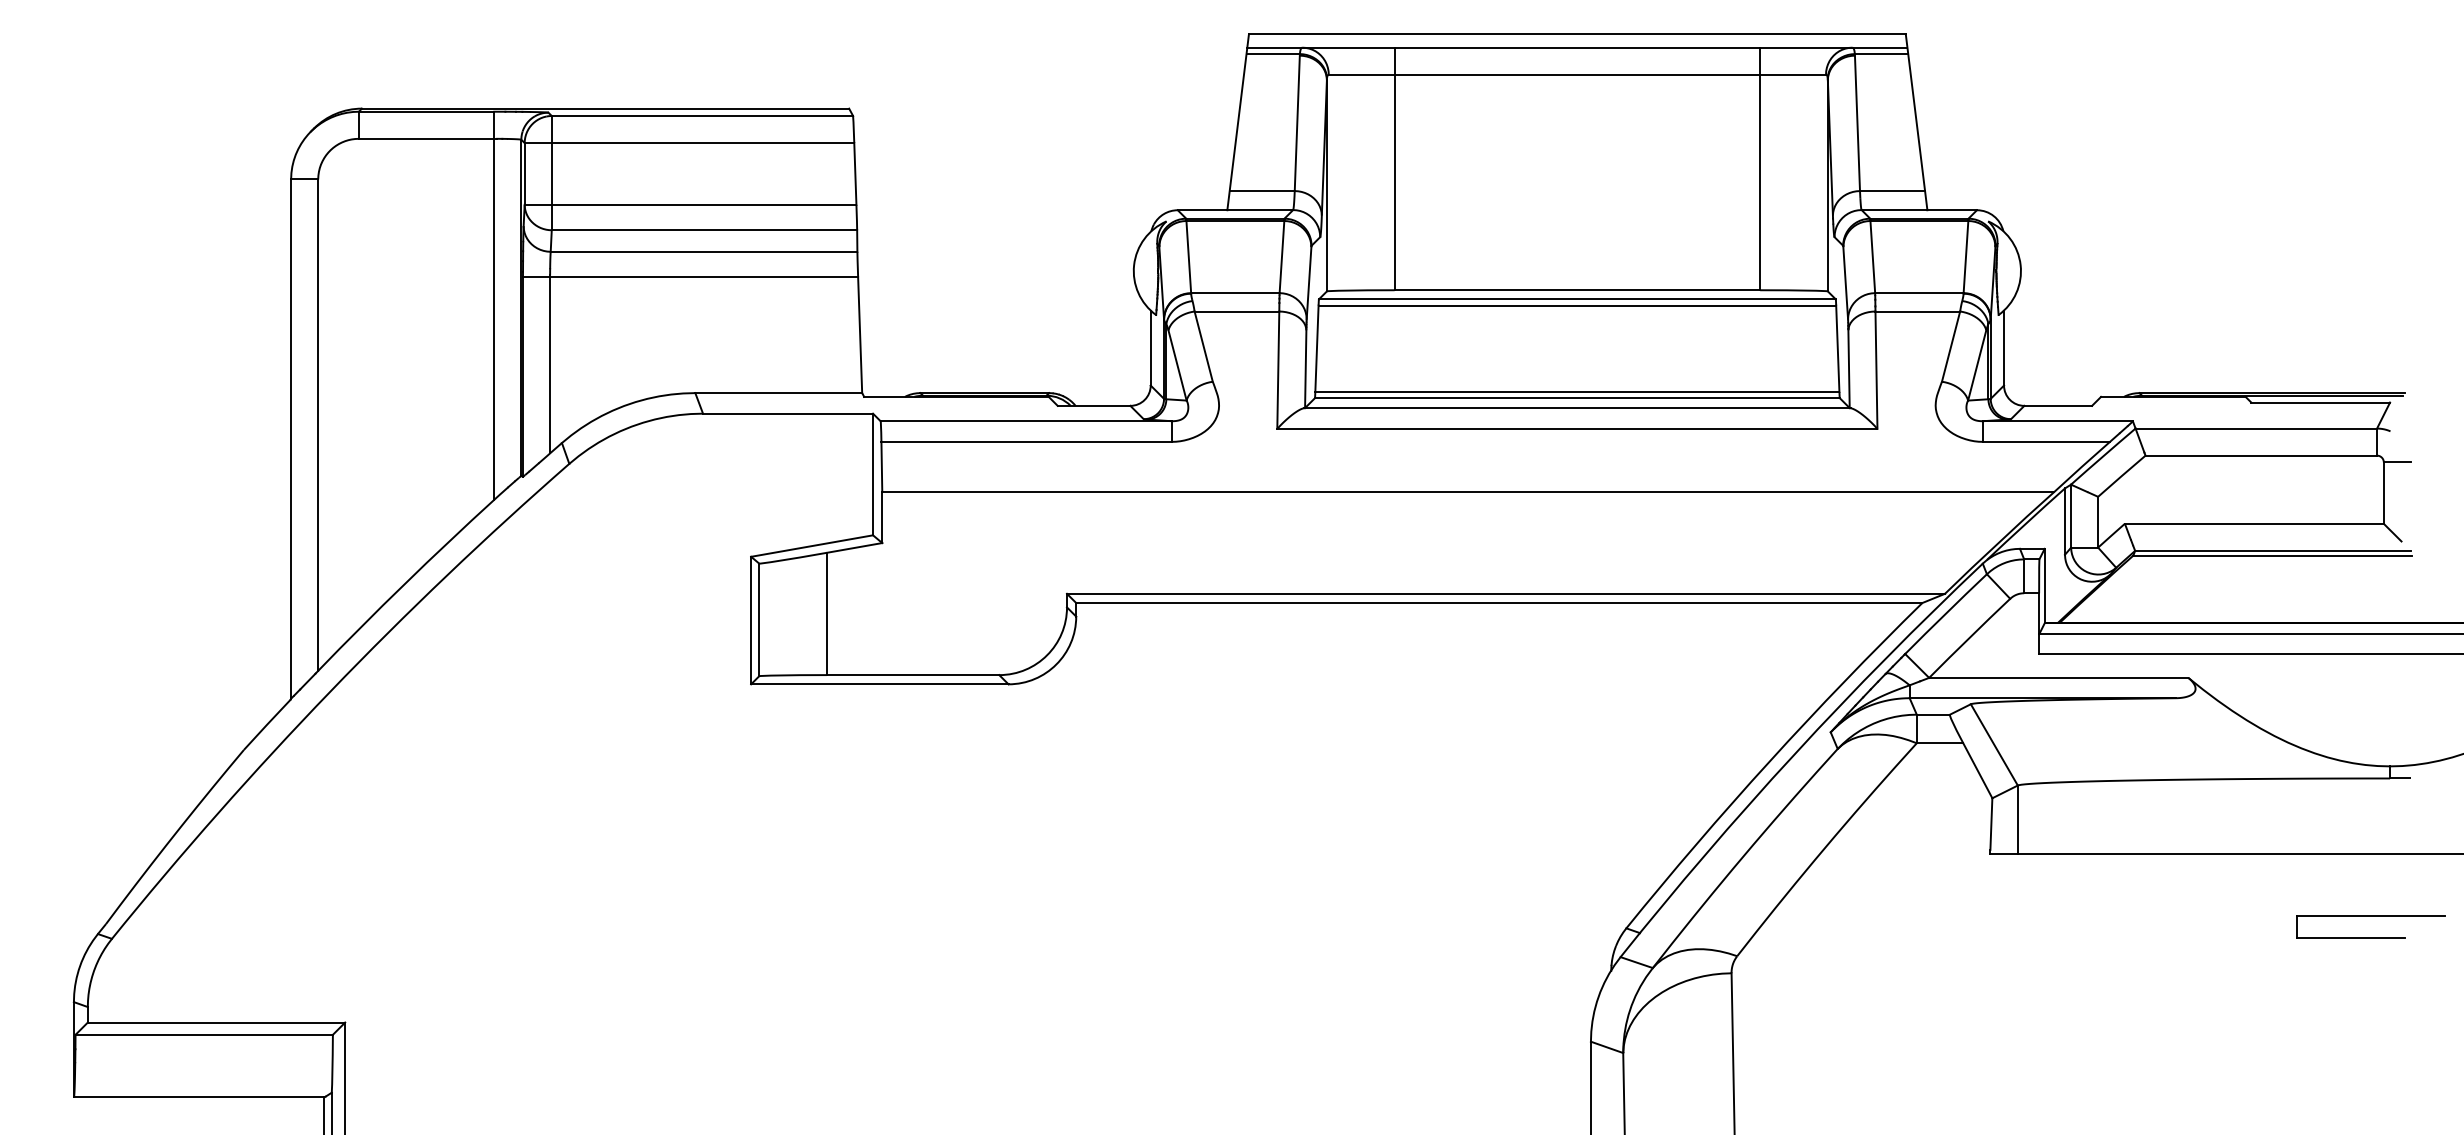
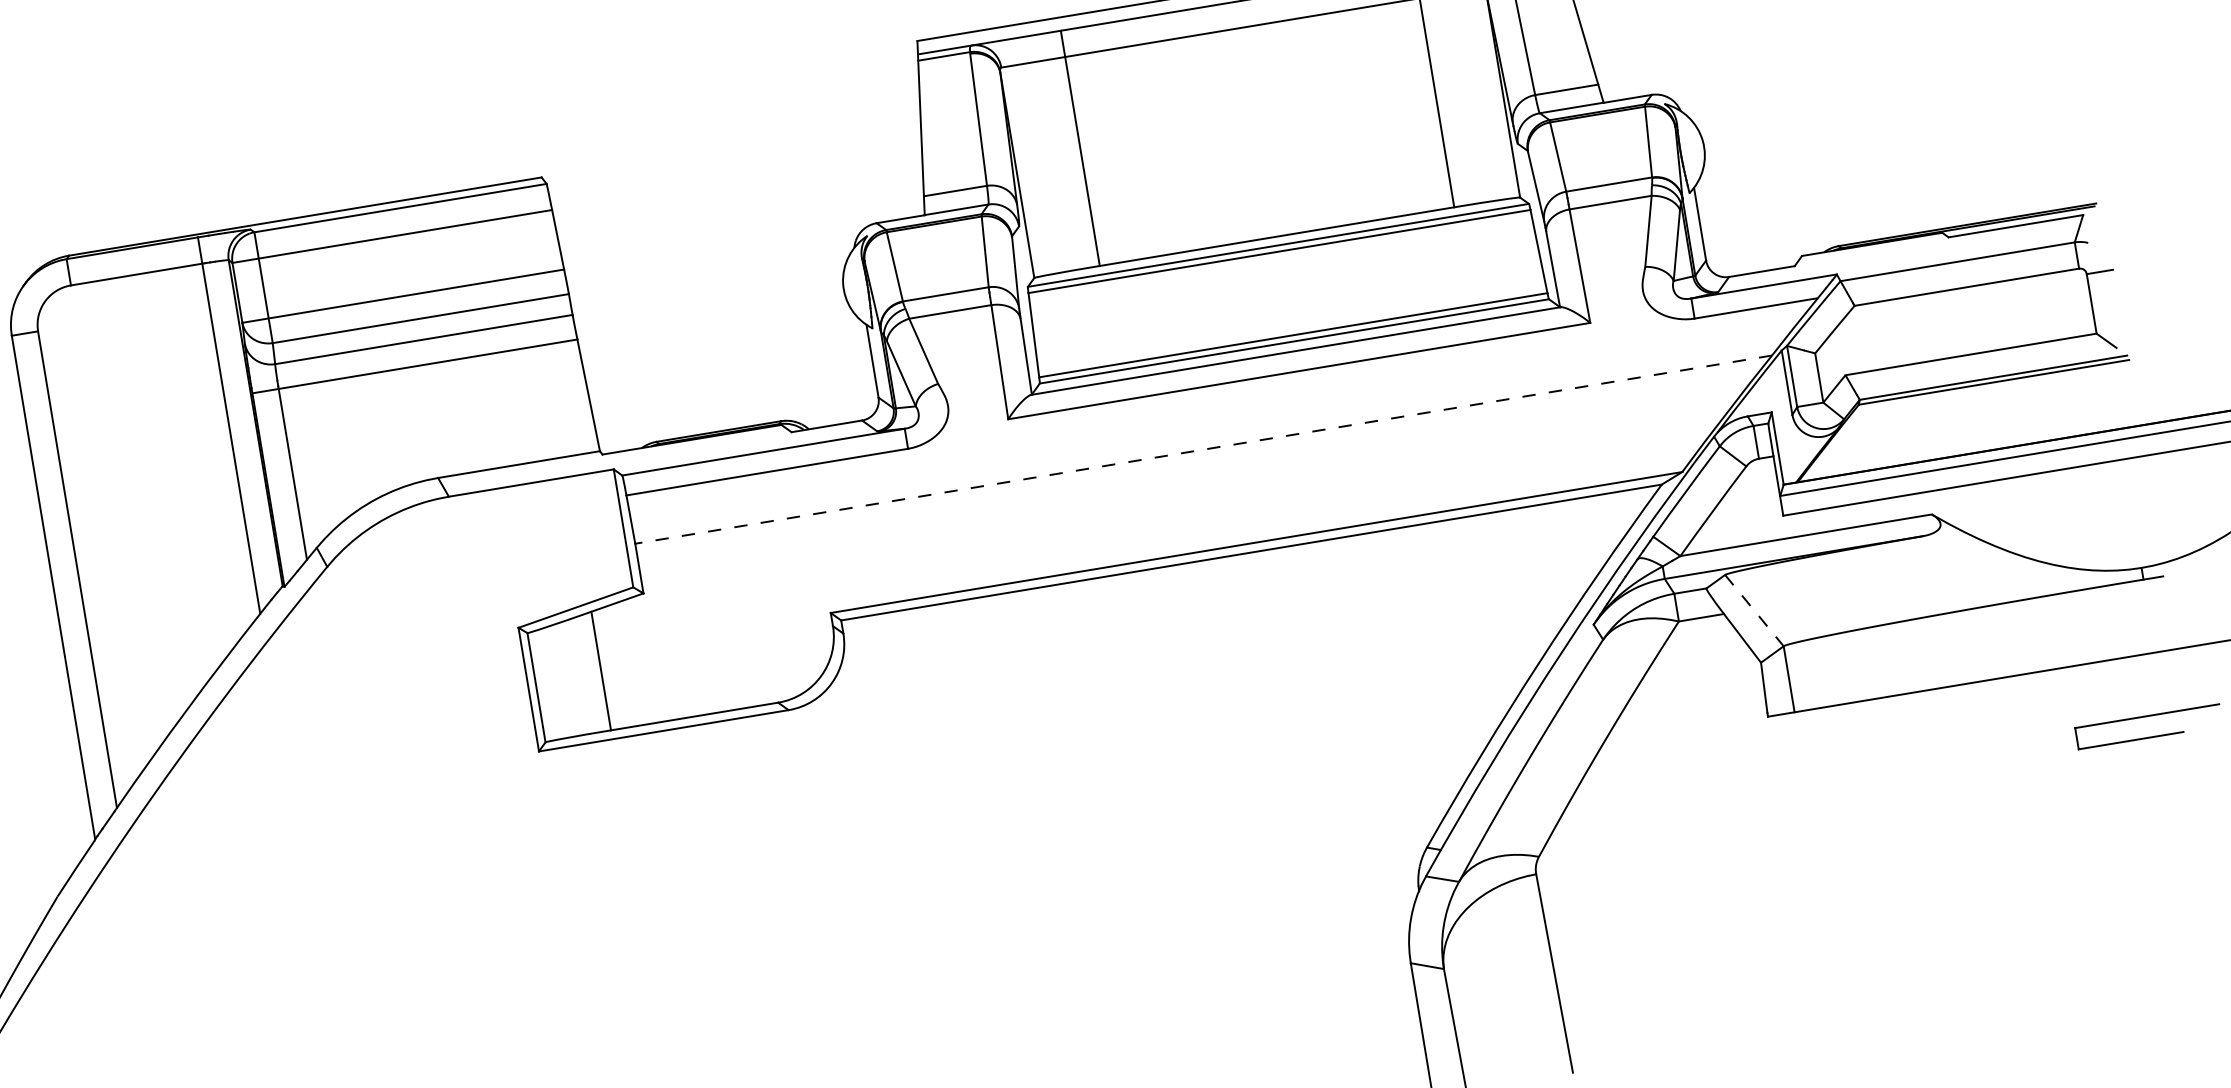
line: (1467, 491) -> (1202, 449), solid -> dashed
line: (1994, 744) -> (1754, 610), solid -> dashed

